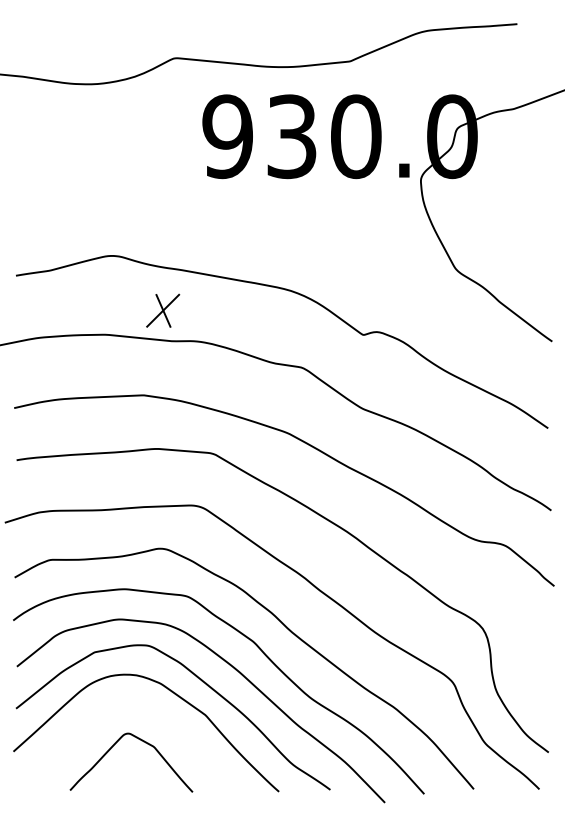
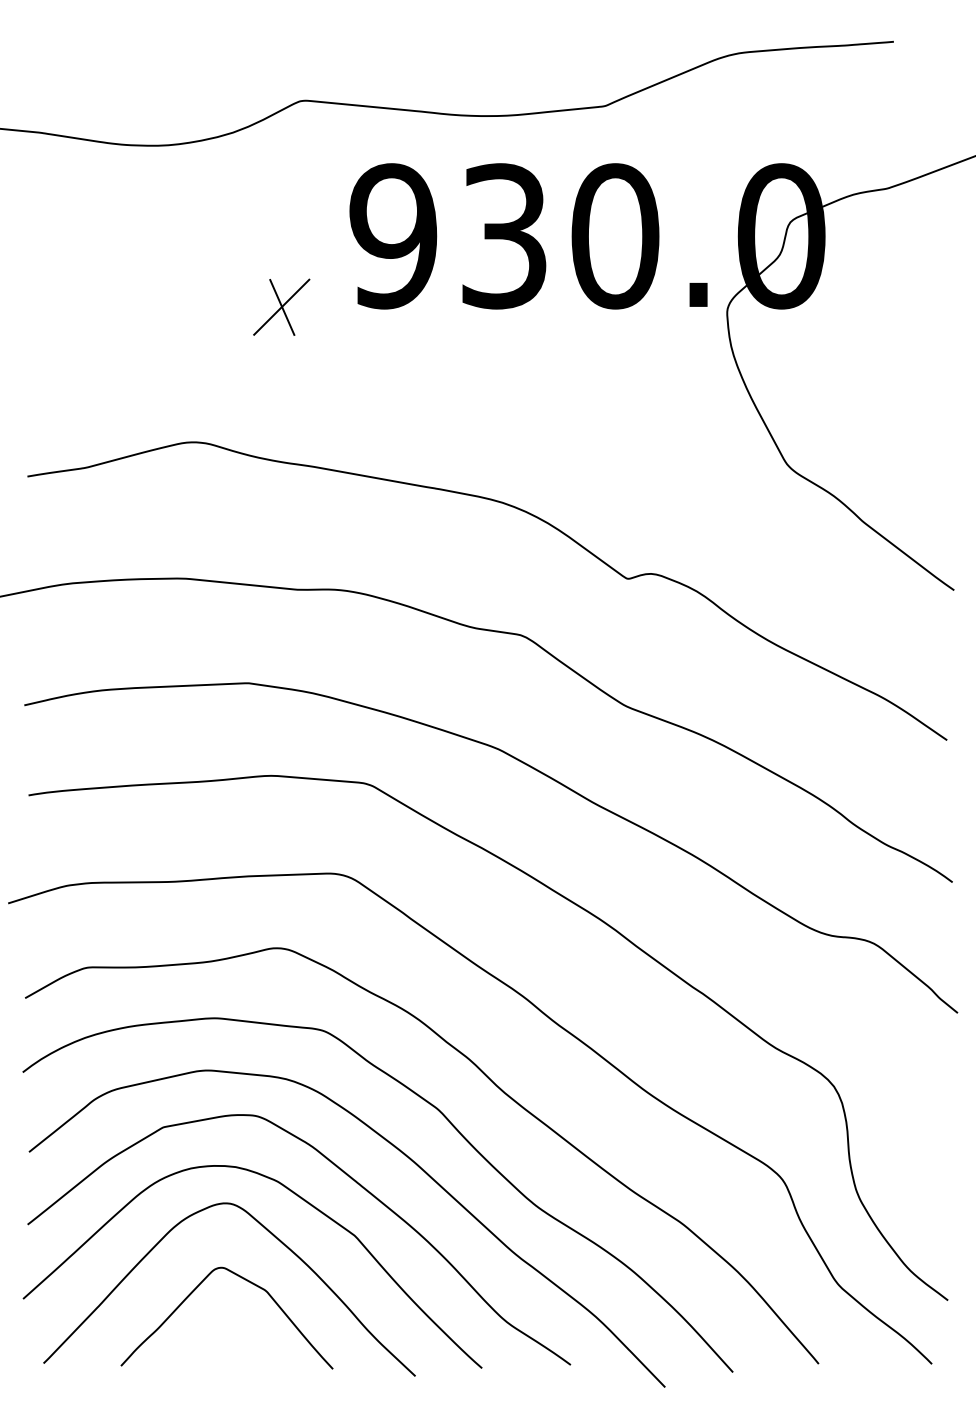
part: (163, 310) -> (282, 306), moved
curve: (158, 716) -> (273, 1238), added

